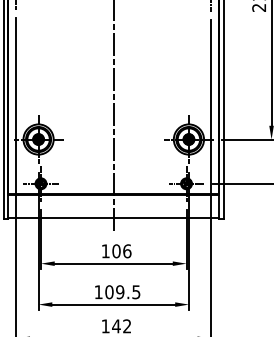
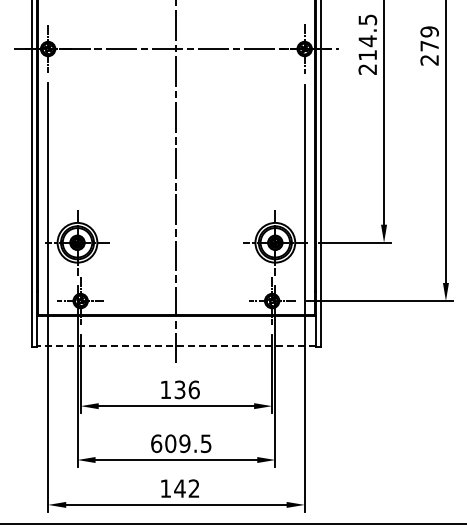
line: (113, 218) -> (175, 346), solid -> dashed
text: (116, 251) -> (179, 389), 106 -> 136
text: (98, 292) -> (156, 443), 109.5 -> 609.5

